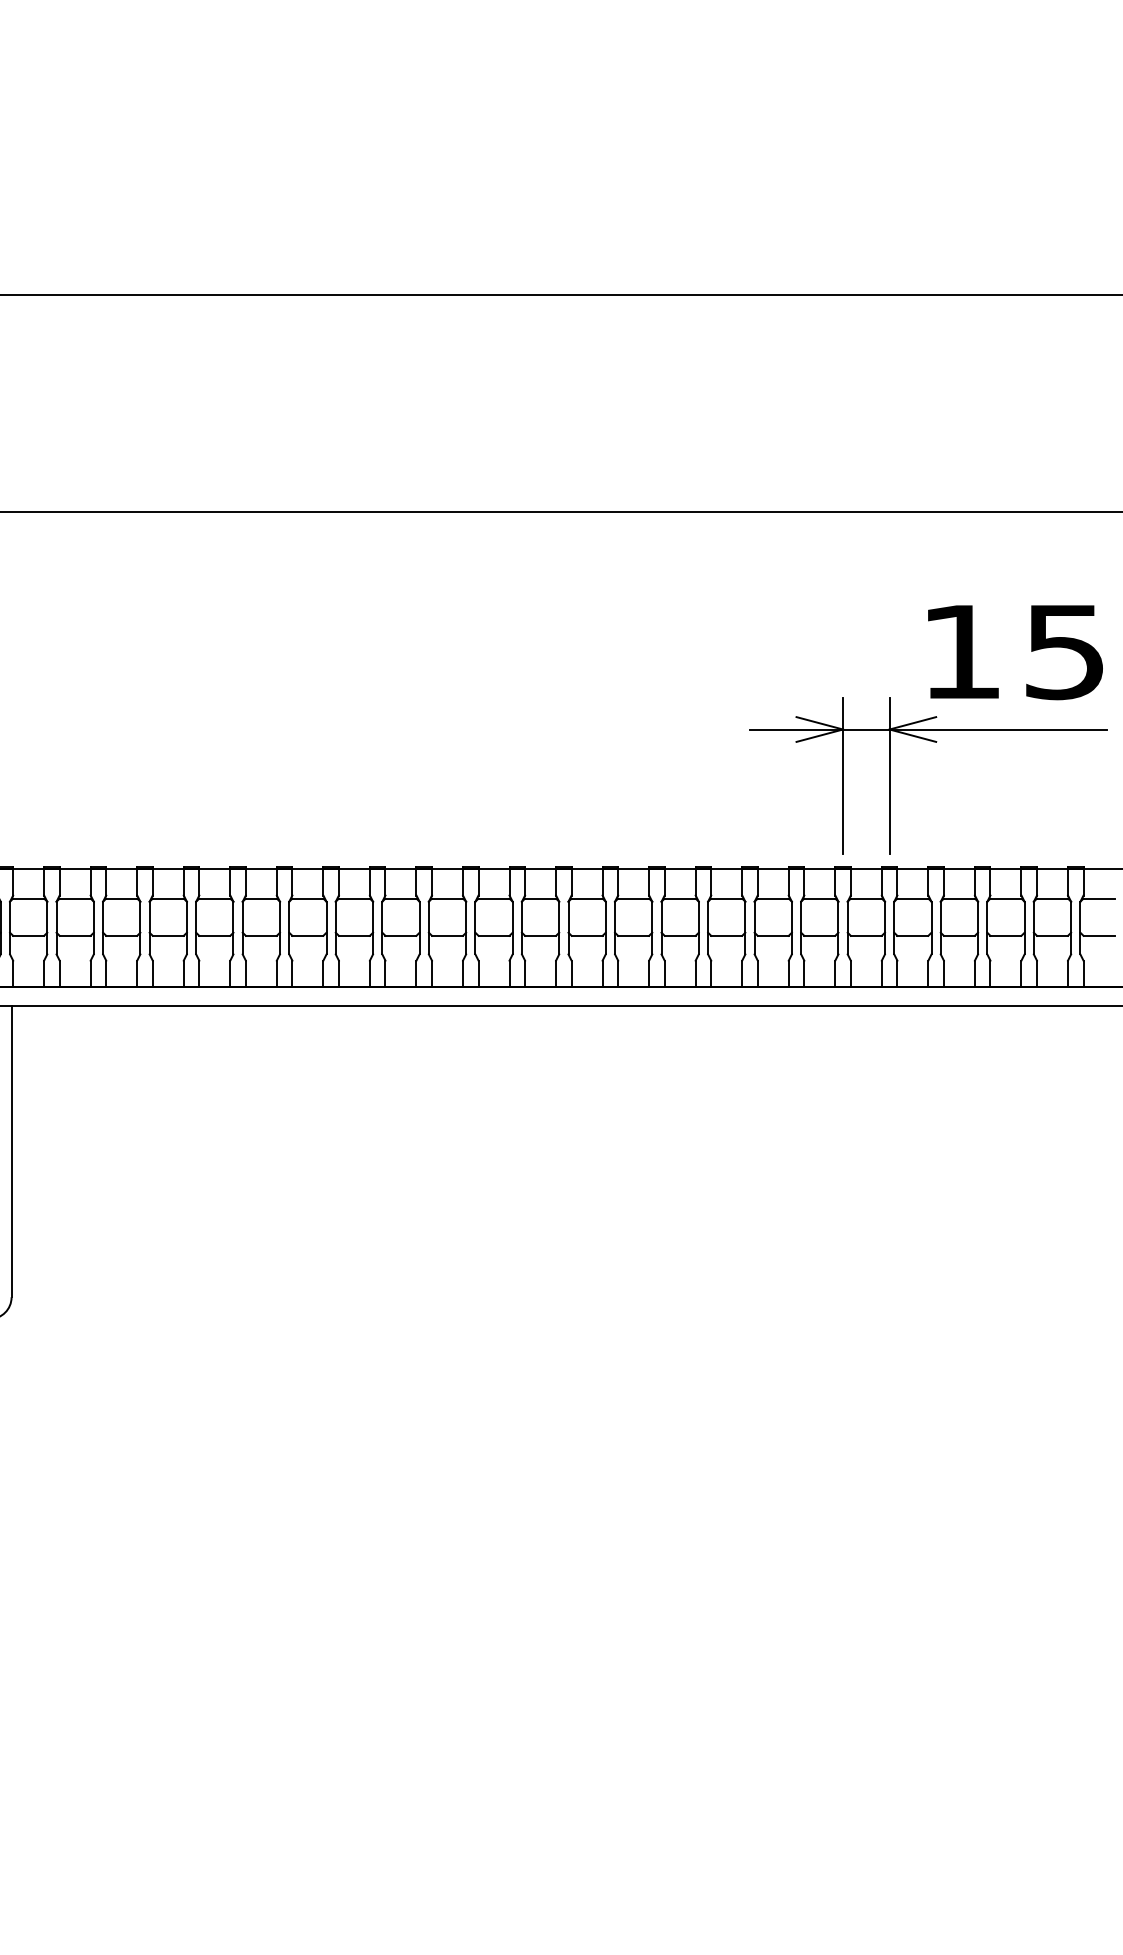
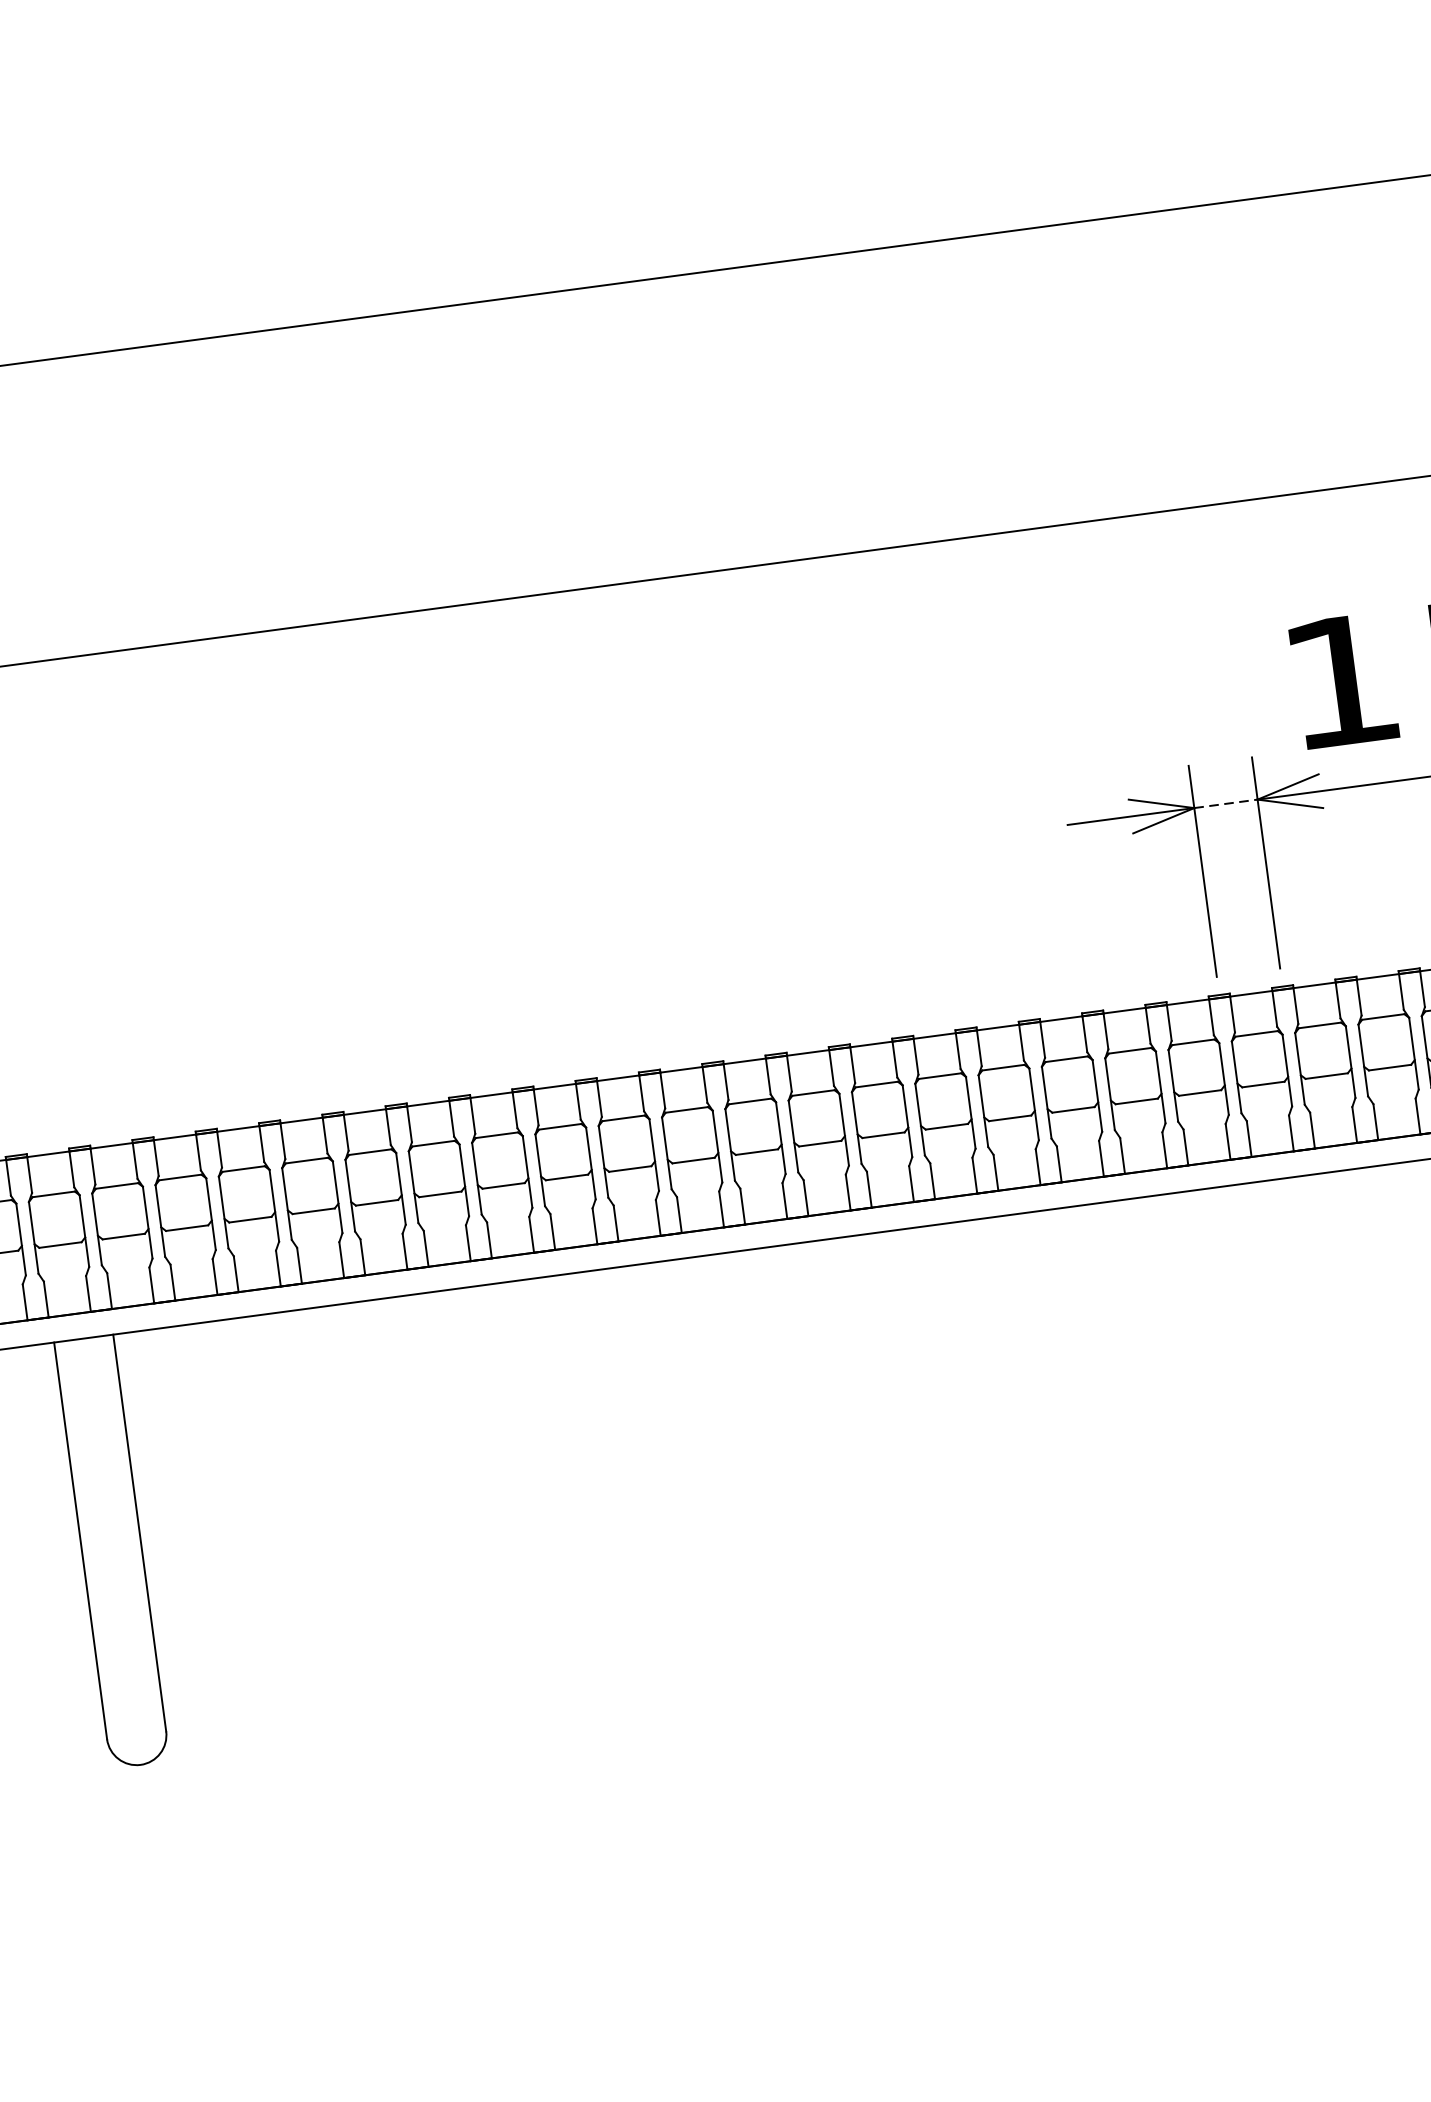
line: (866, 729) -> (1226, 803), solid -> dashed

